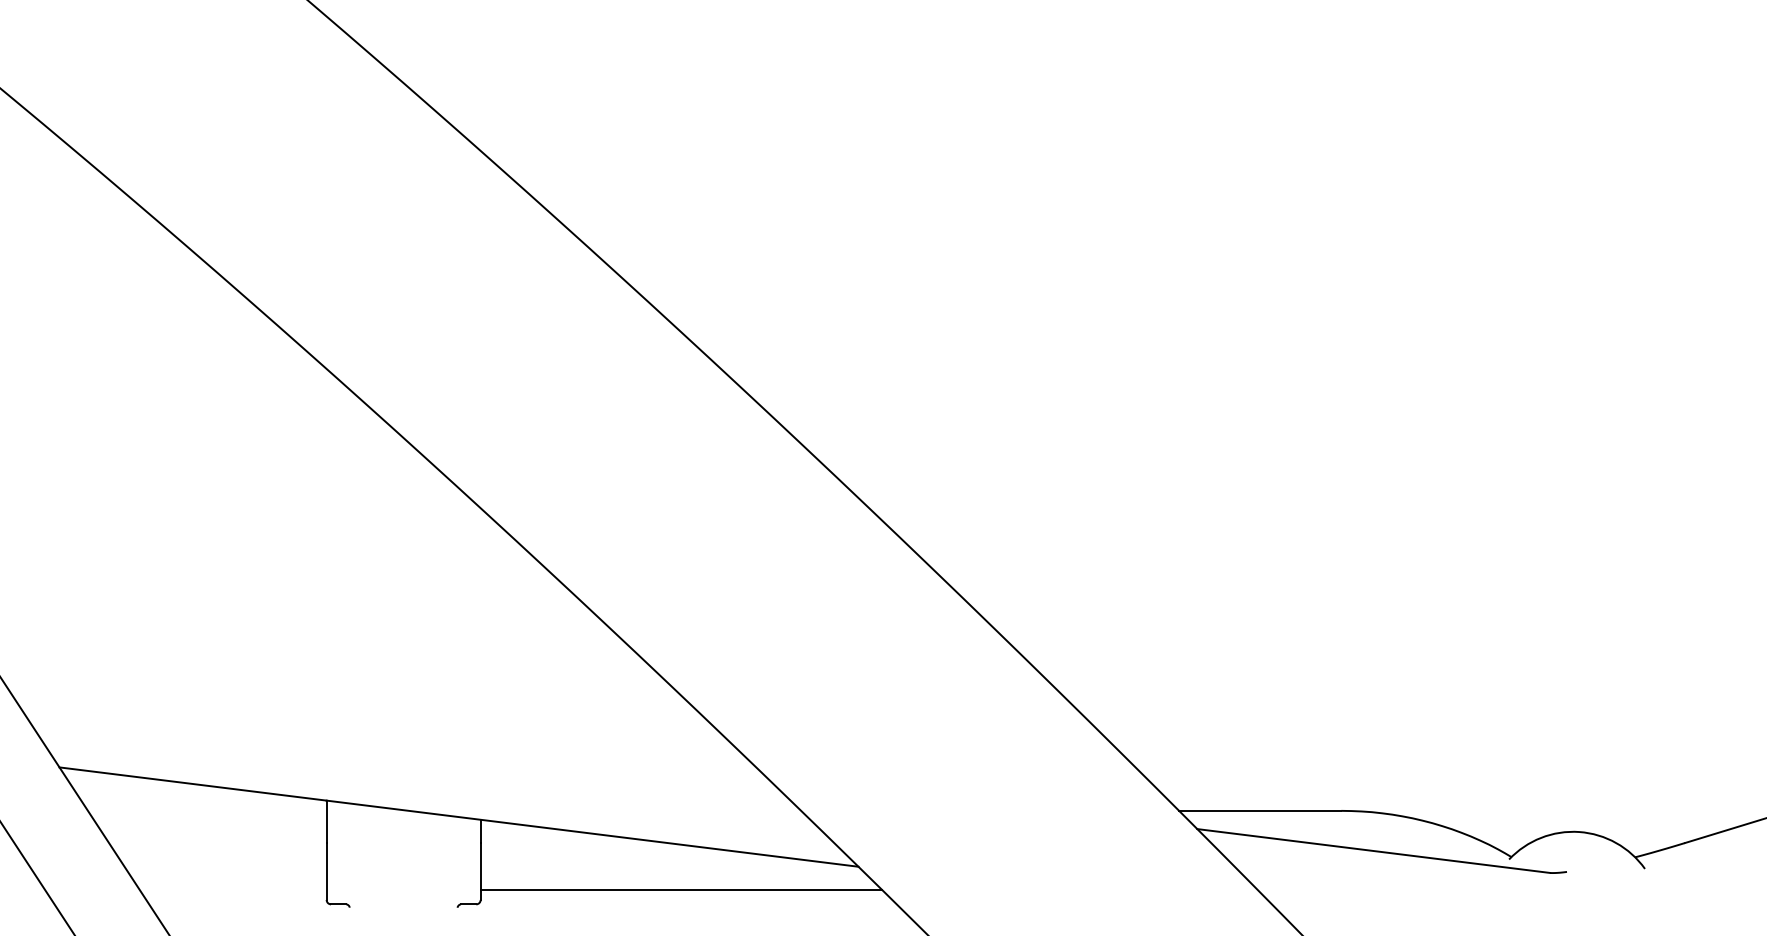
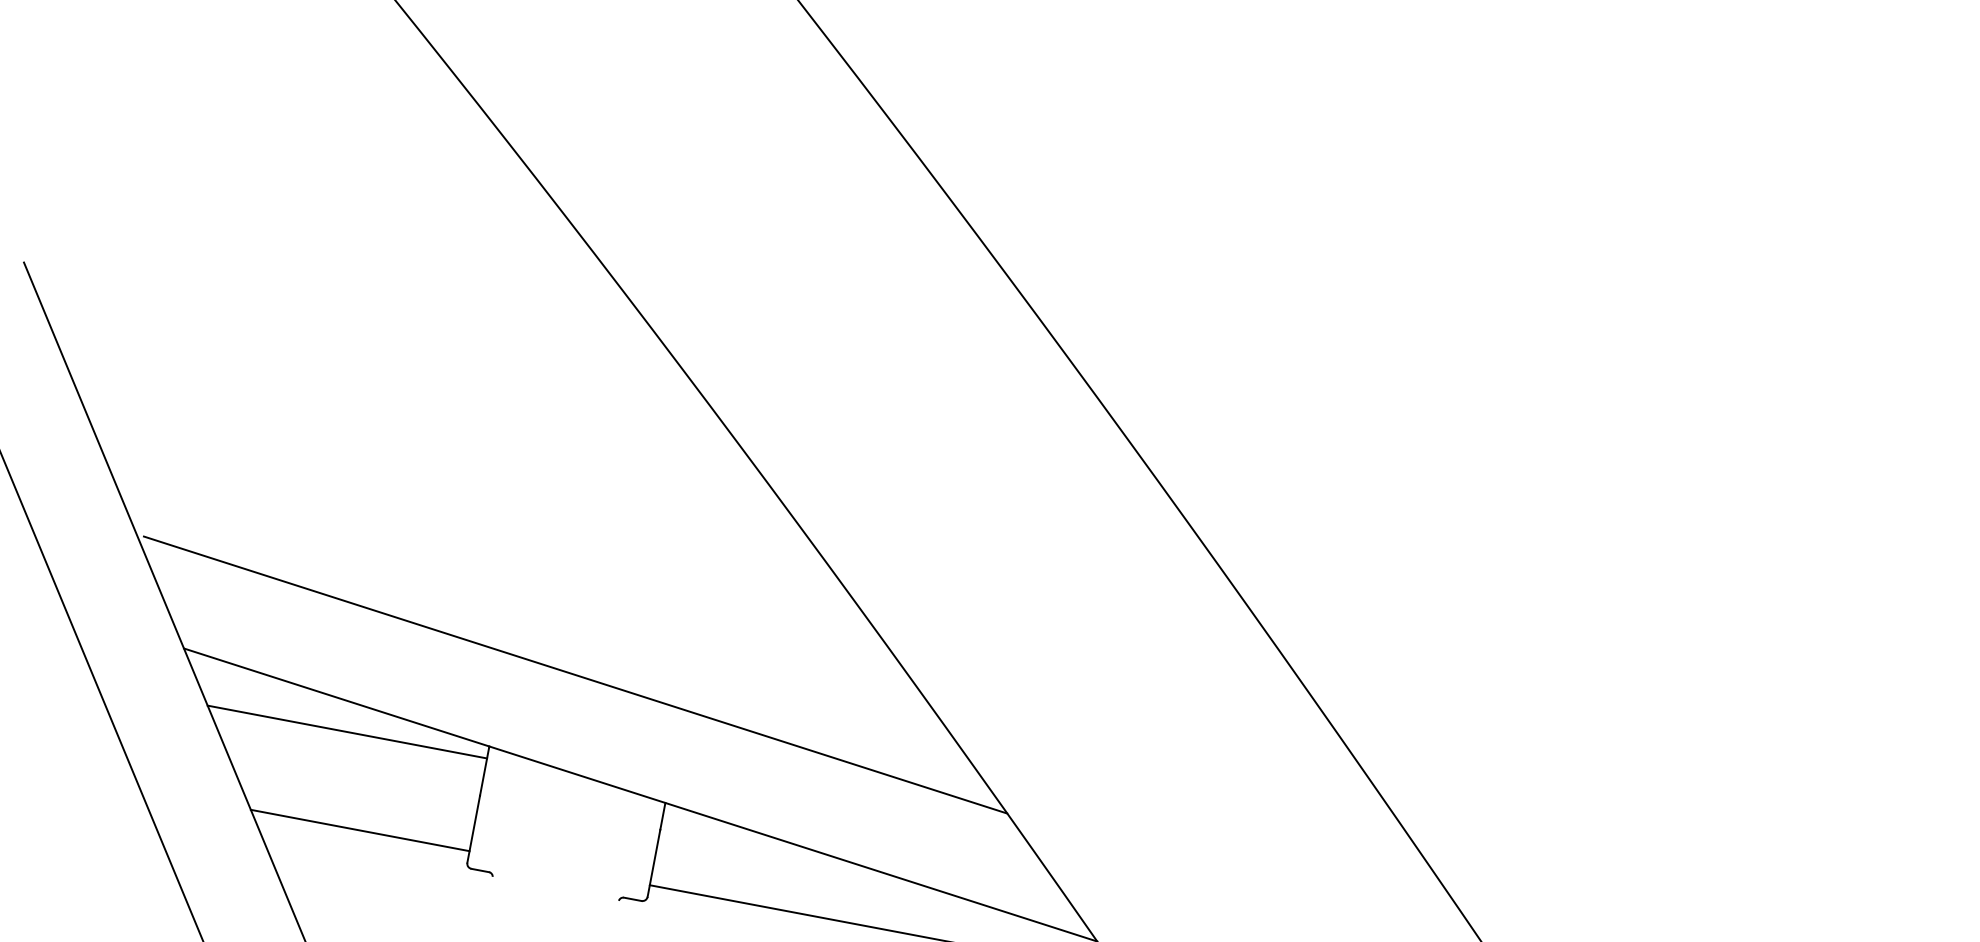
line: (386, 728) -> (575, 675), added
line: (206, 810) -> (346, 731), added
line: (232, 890) -> (359, 830), added

